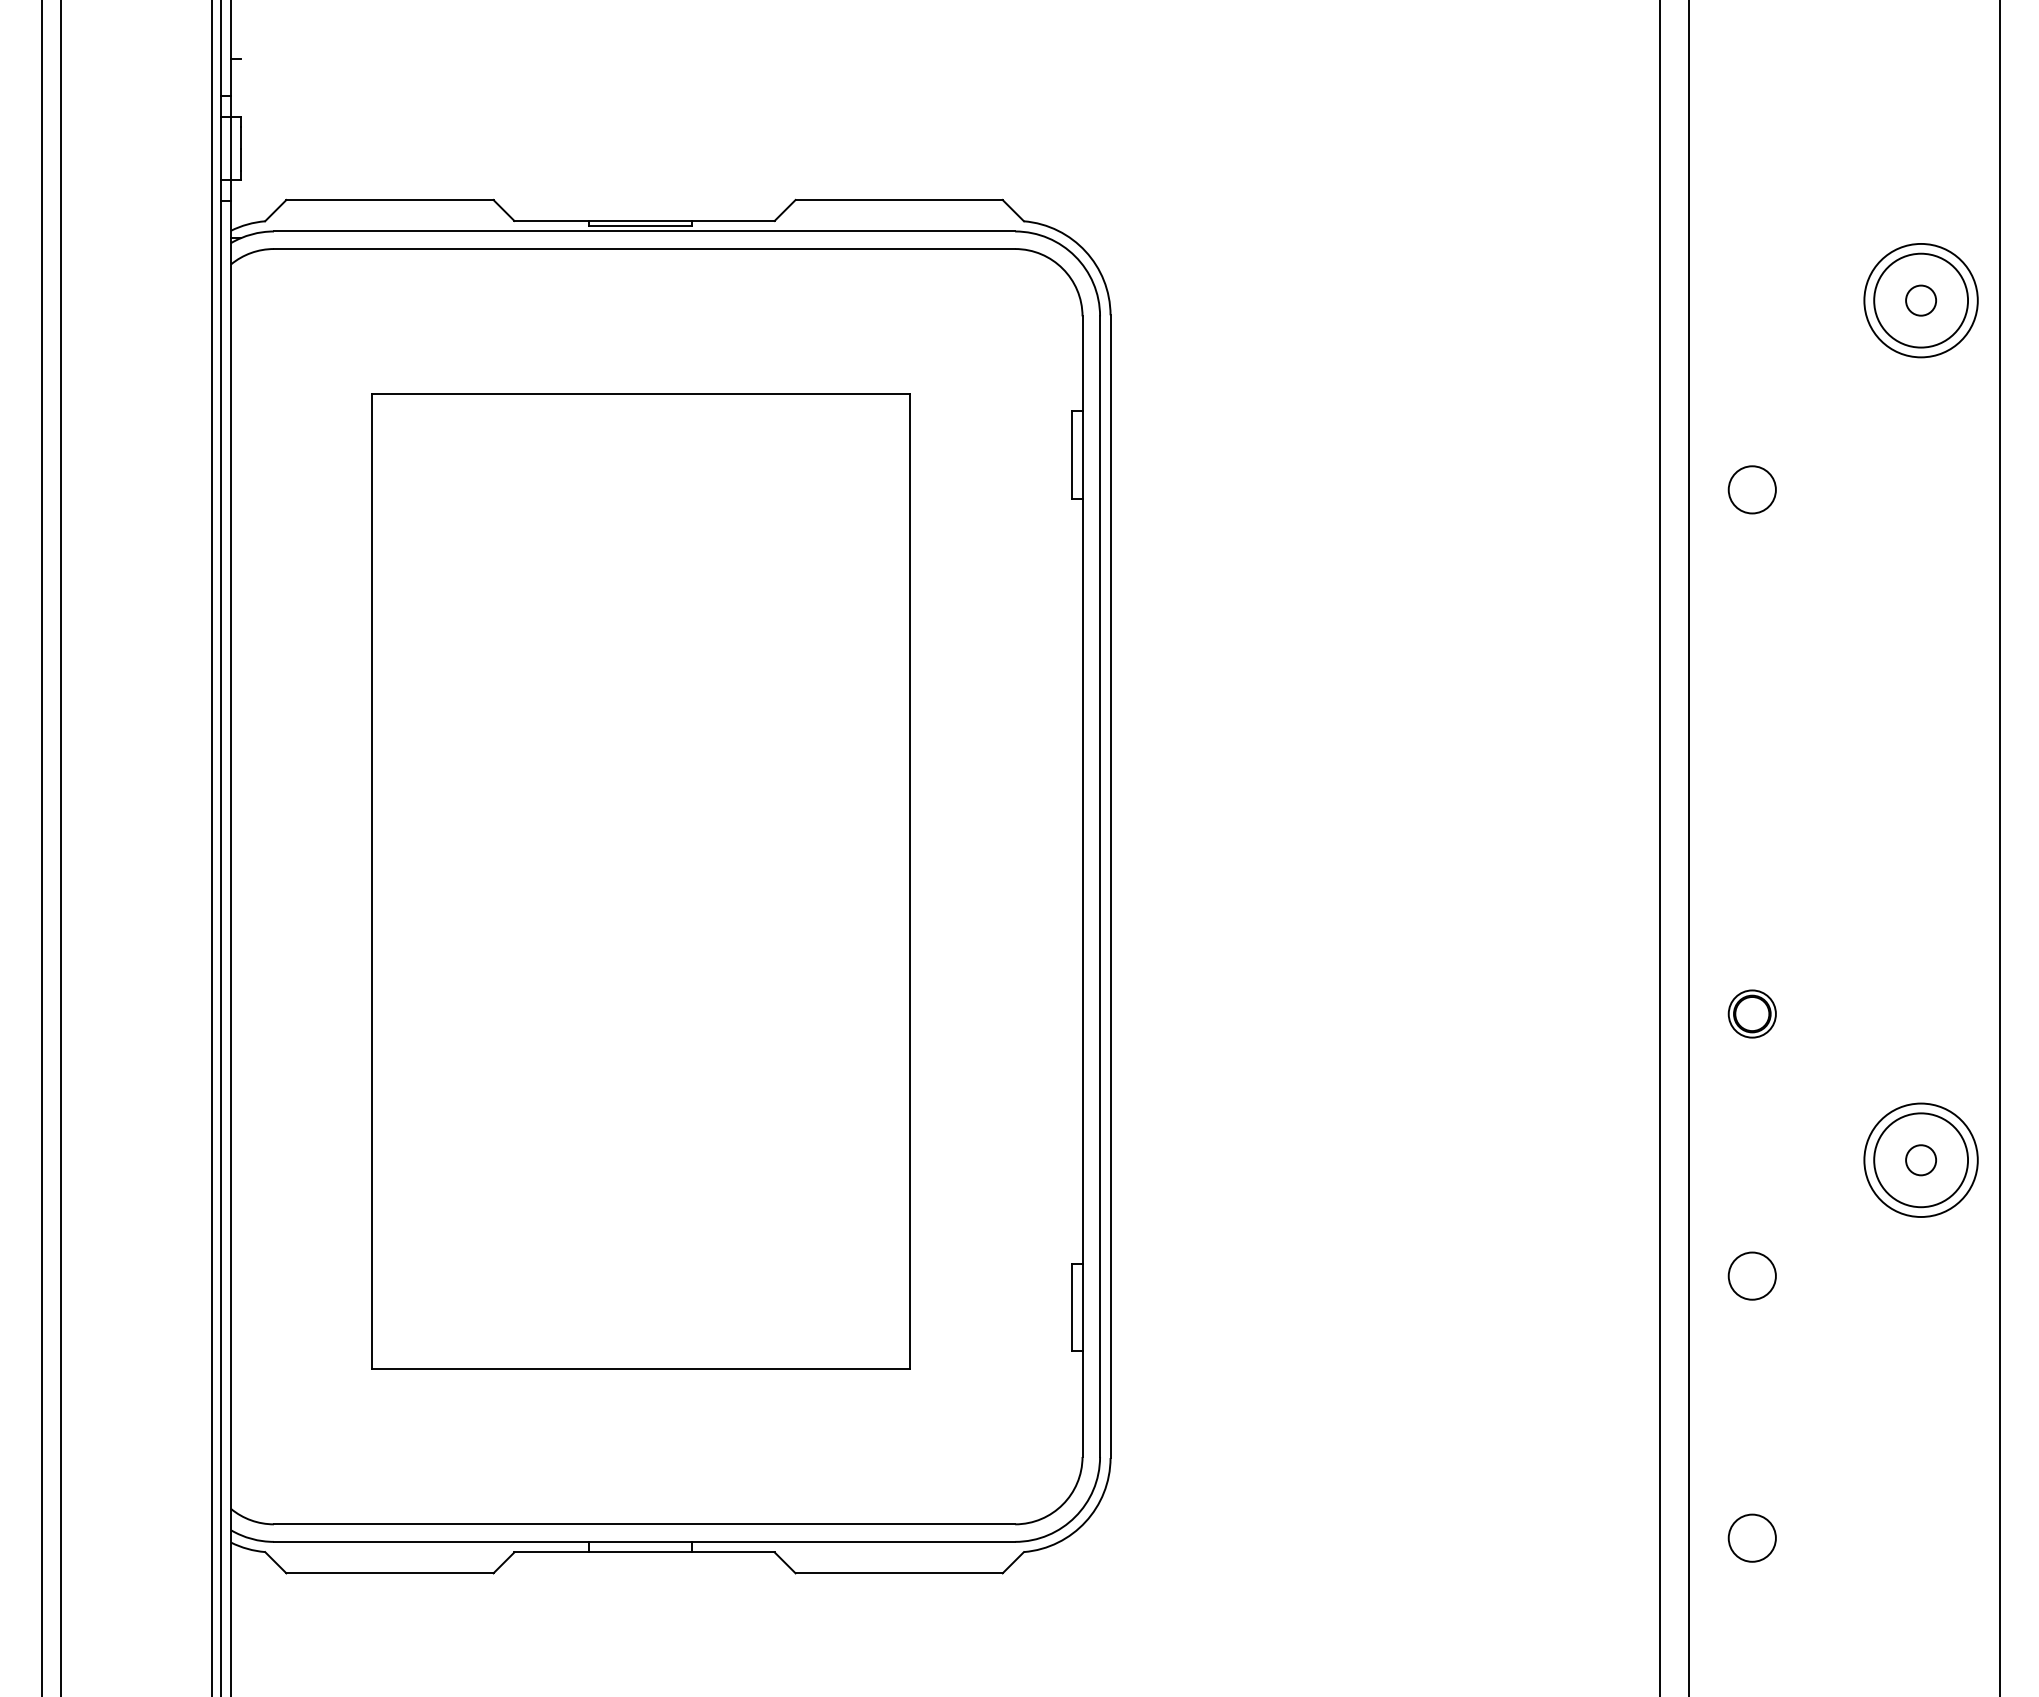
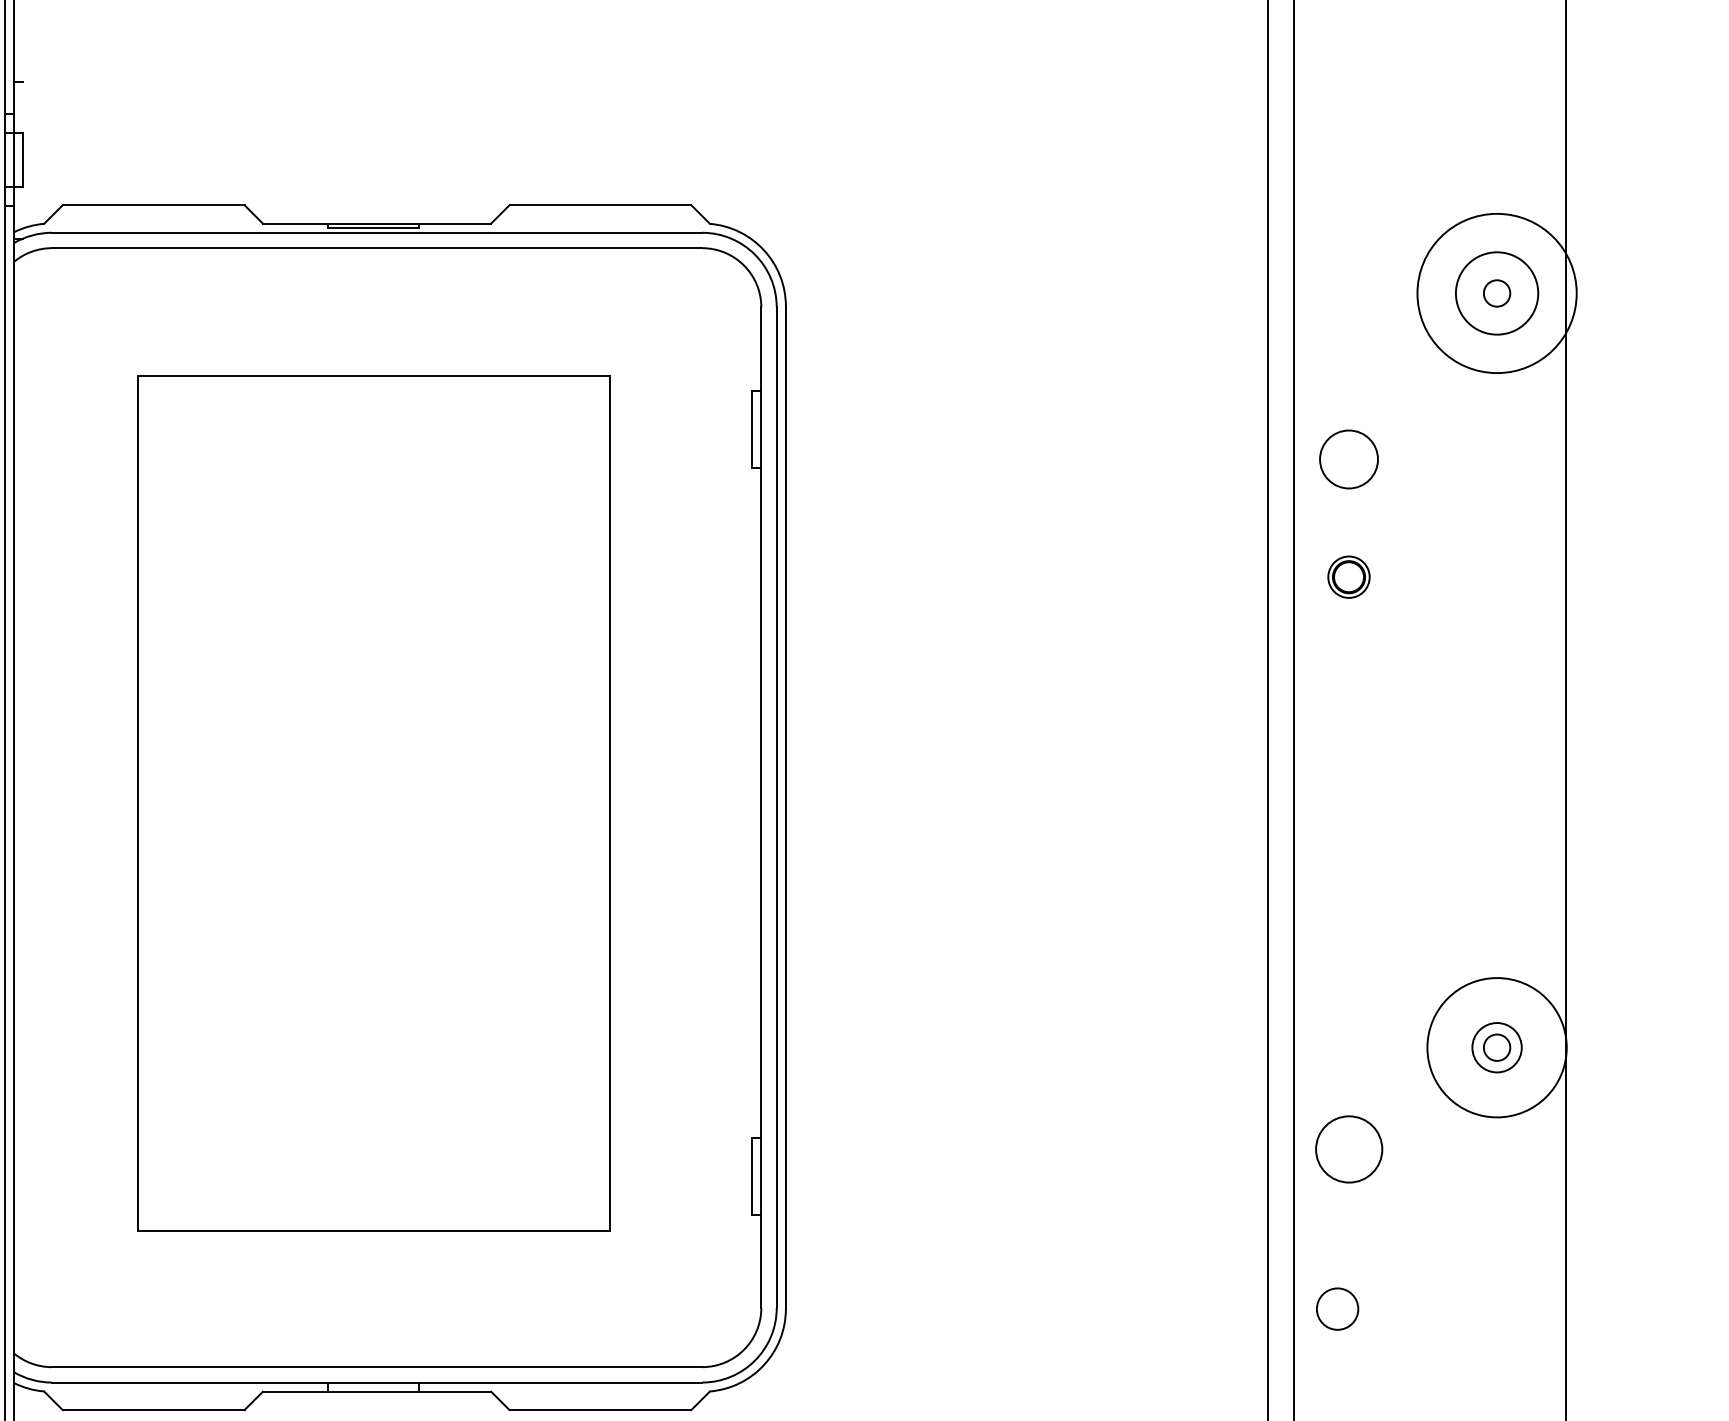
circle: (1920, 300) -> (1496, 293), size x1.6
circle: (1751, 489) -> (1348, 459), size x1.4
part: (1751, 1013) -> (1348, 576), moved
circle: (1920, 1160) -> (1496, 1047), size x1.4
circle: (1921, 1160) -> (1497, 1047), size x0.6
circle: (1751, 1275) -> (1348, 1148), size x1.6
circle: (1751, 1537) -> (1336, 1308), moved

